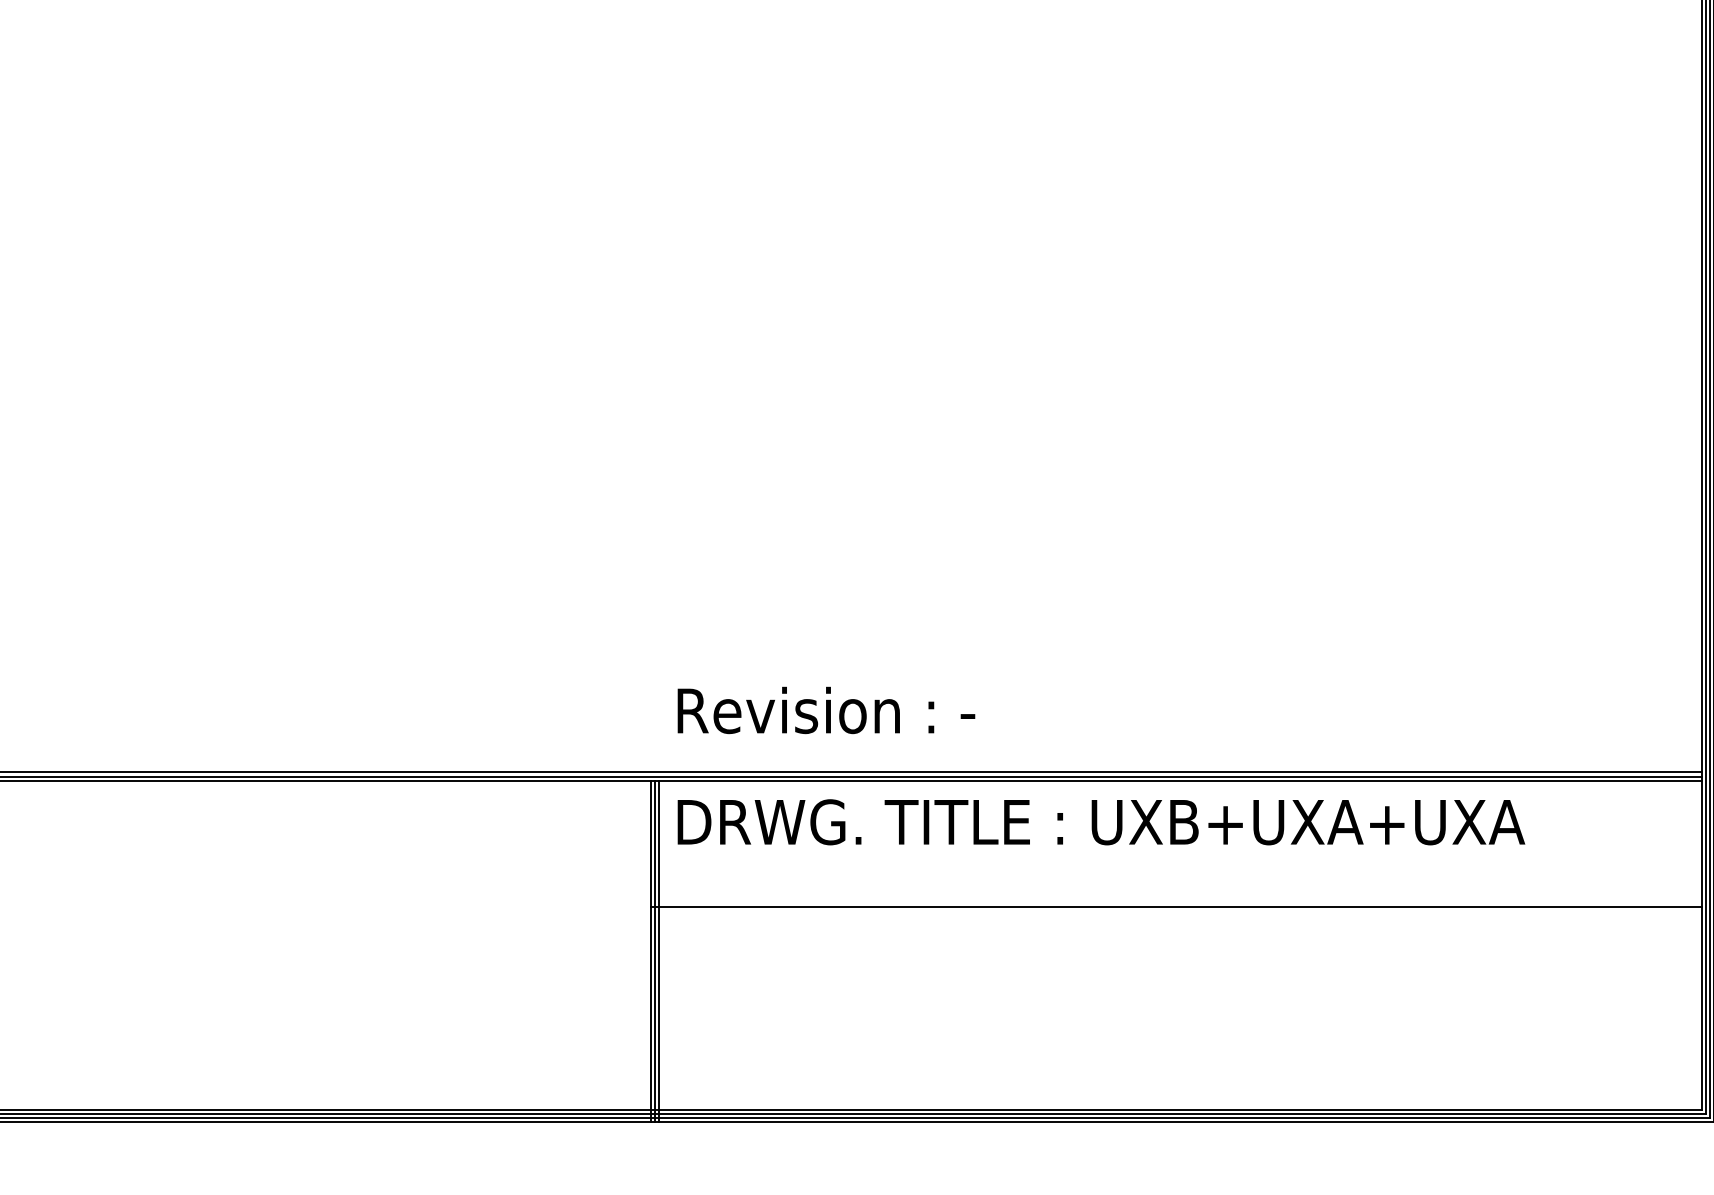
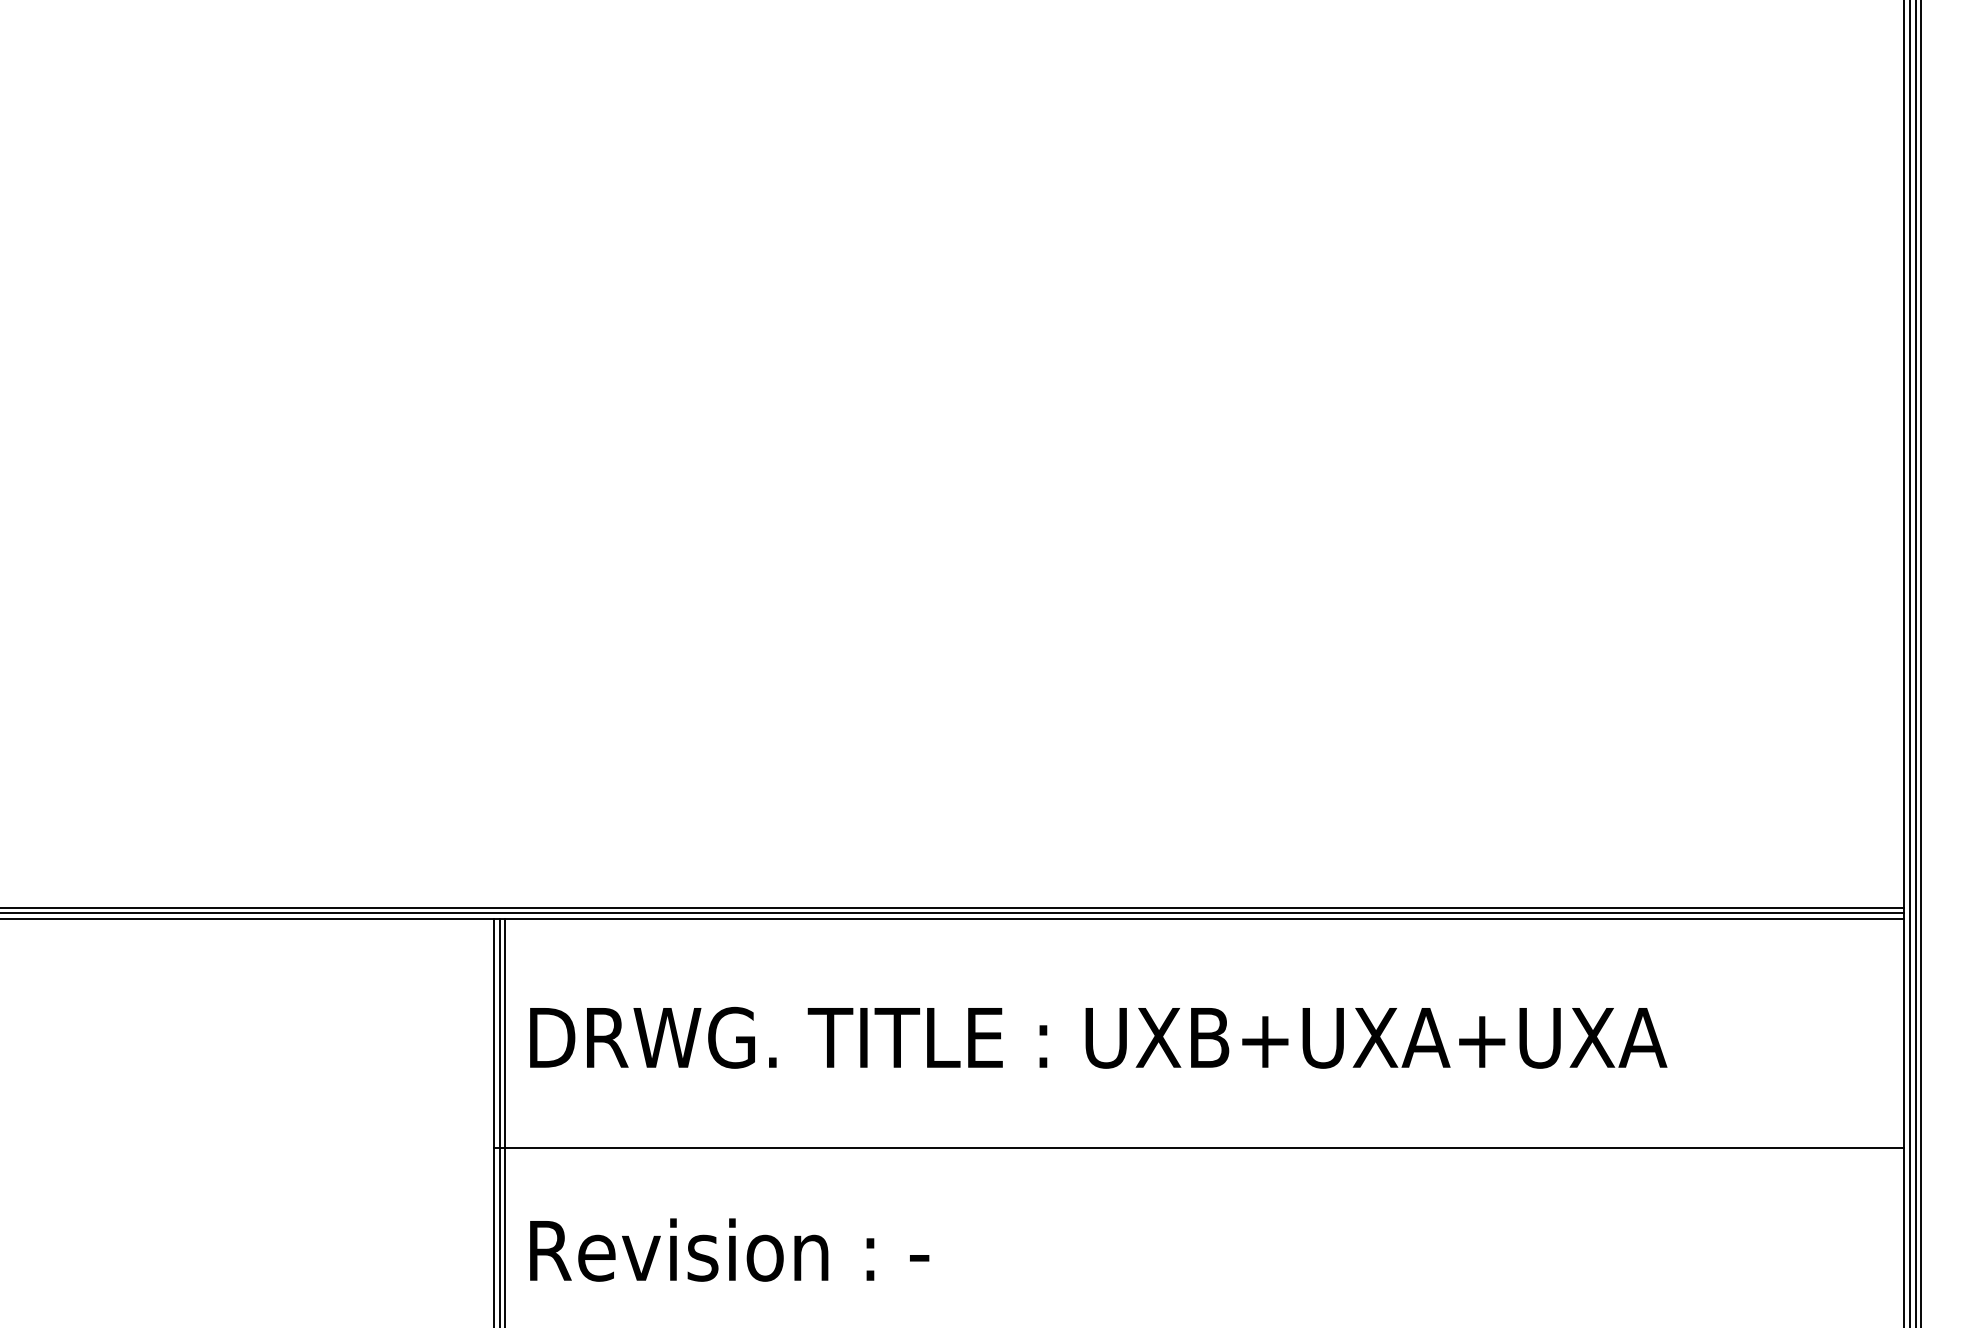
text: (826, 710) -> (729, 1250), moved
text: (1101, 822) -> (1098, 1038), moved
line: (1175, 907) -> (1198, 1148), moved

